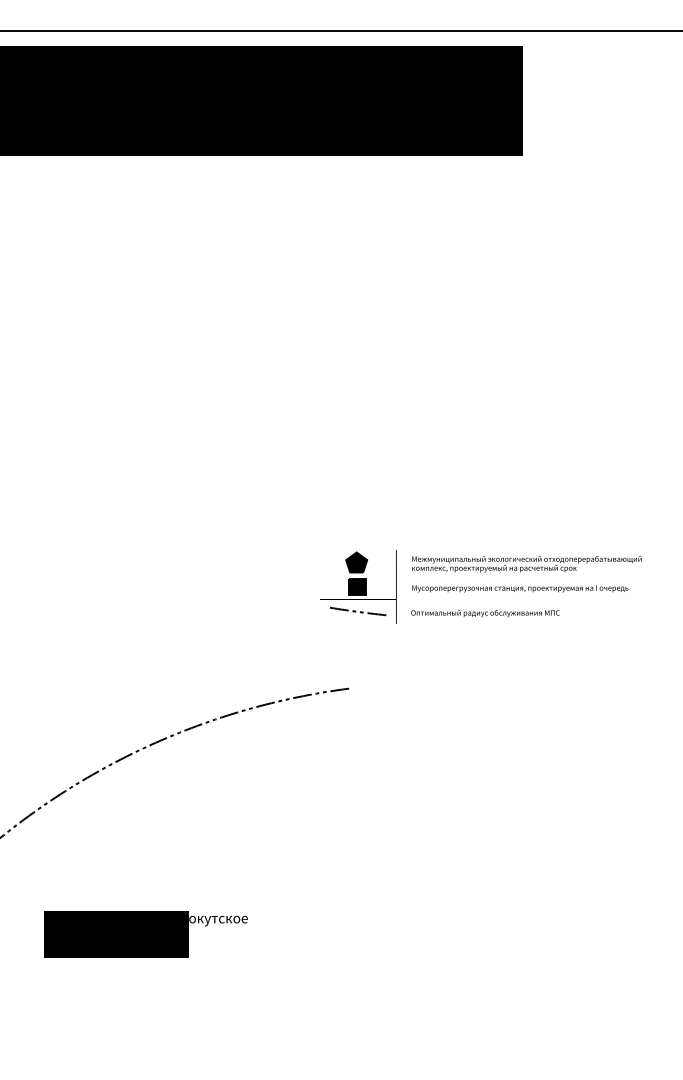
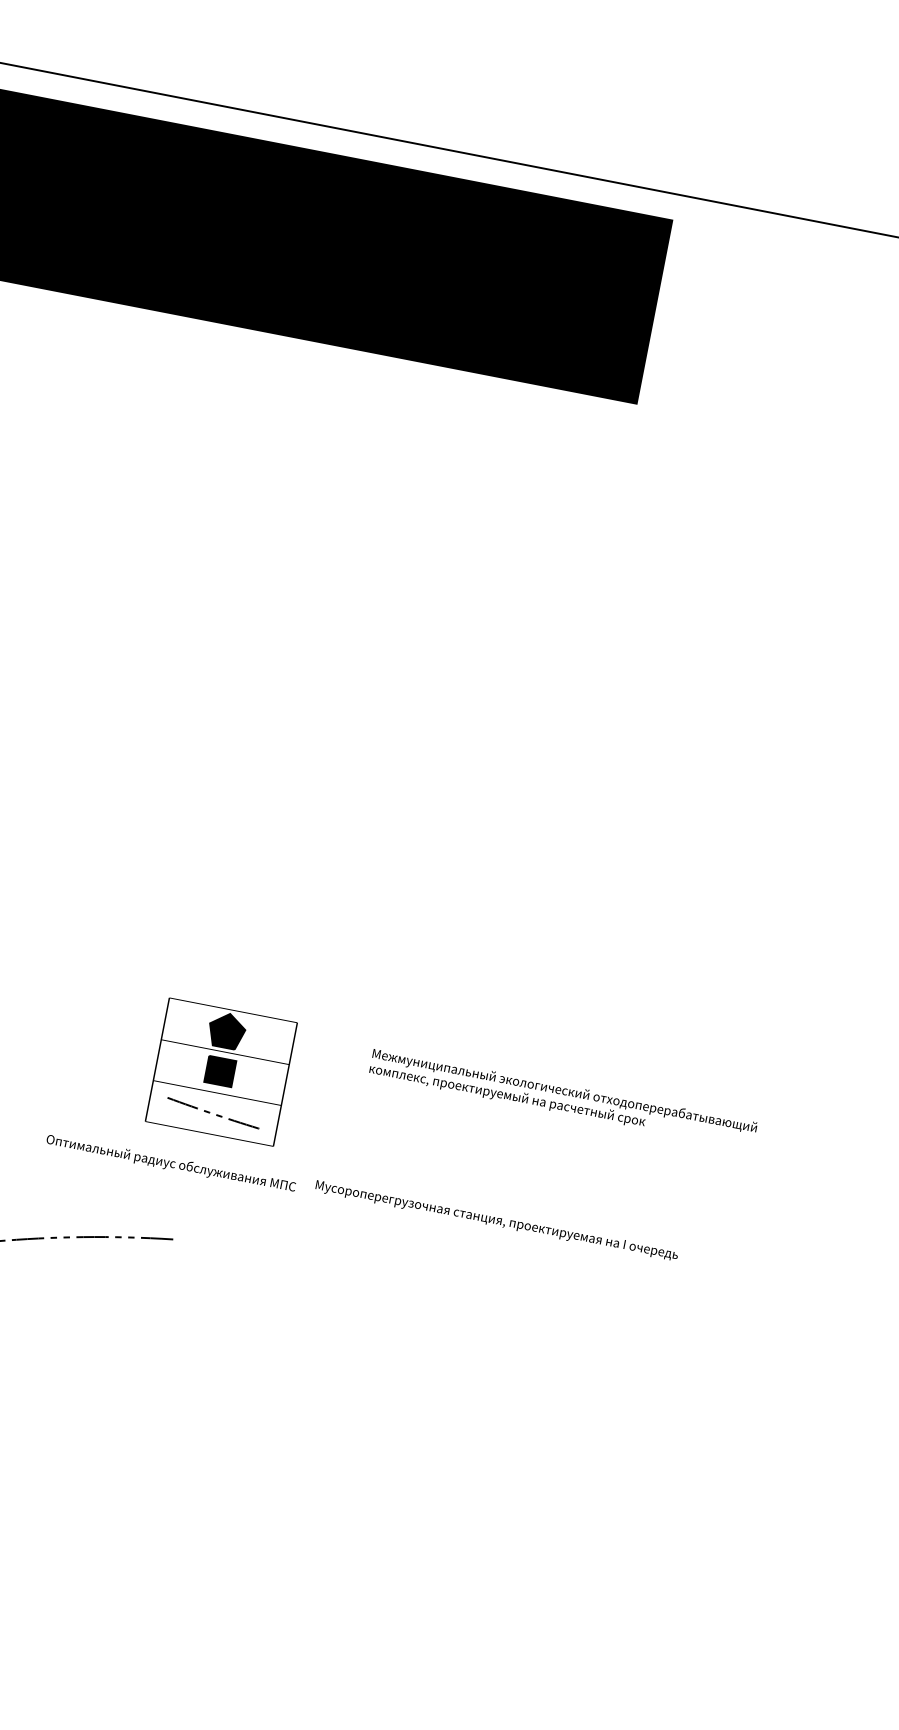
text: (526, 564) -> (562, 1099), moved
text: (520, 588) -> (497, 1220), moved
text: (485, 613) -> (171, 1164), moved

